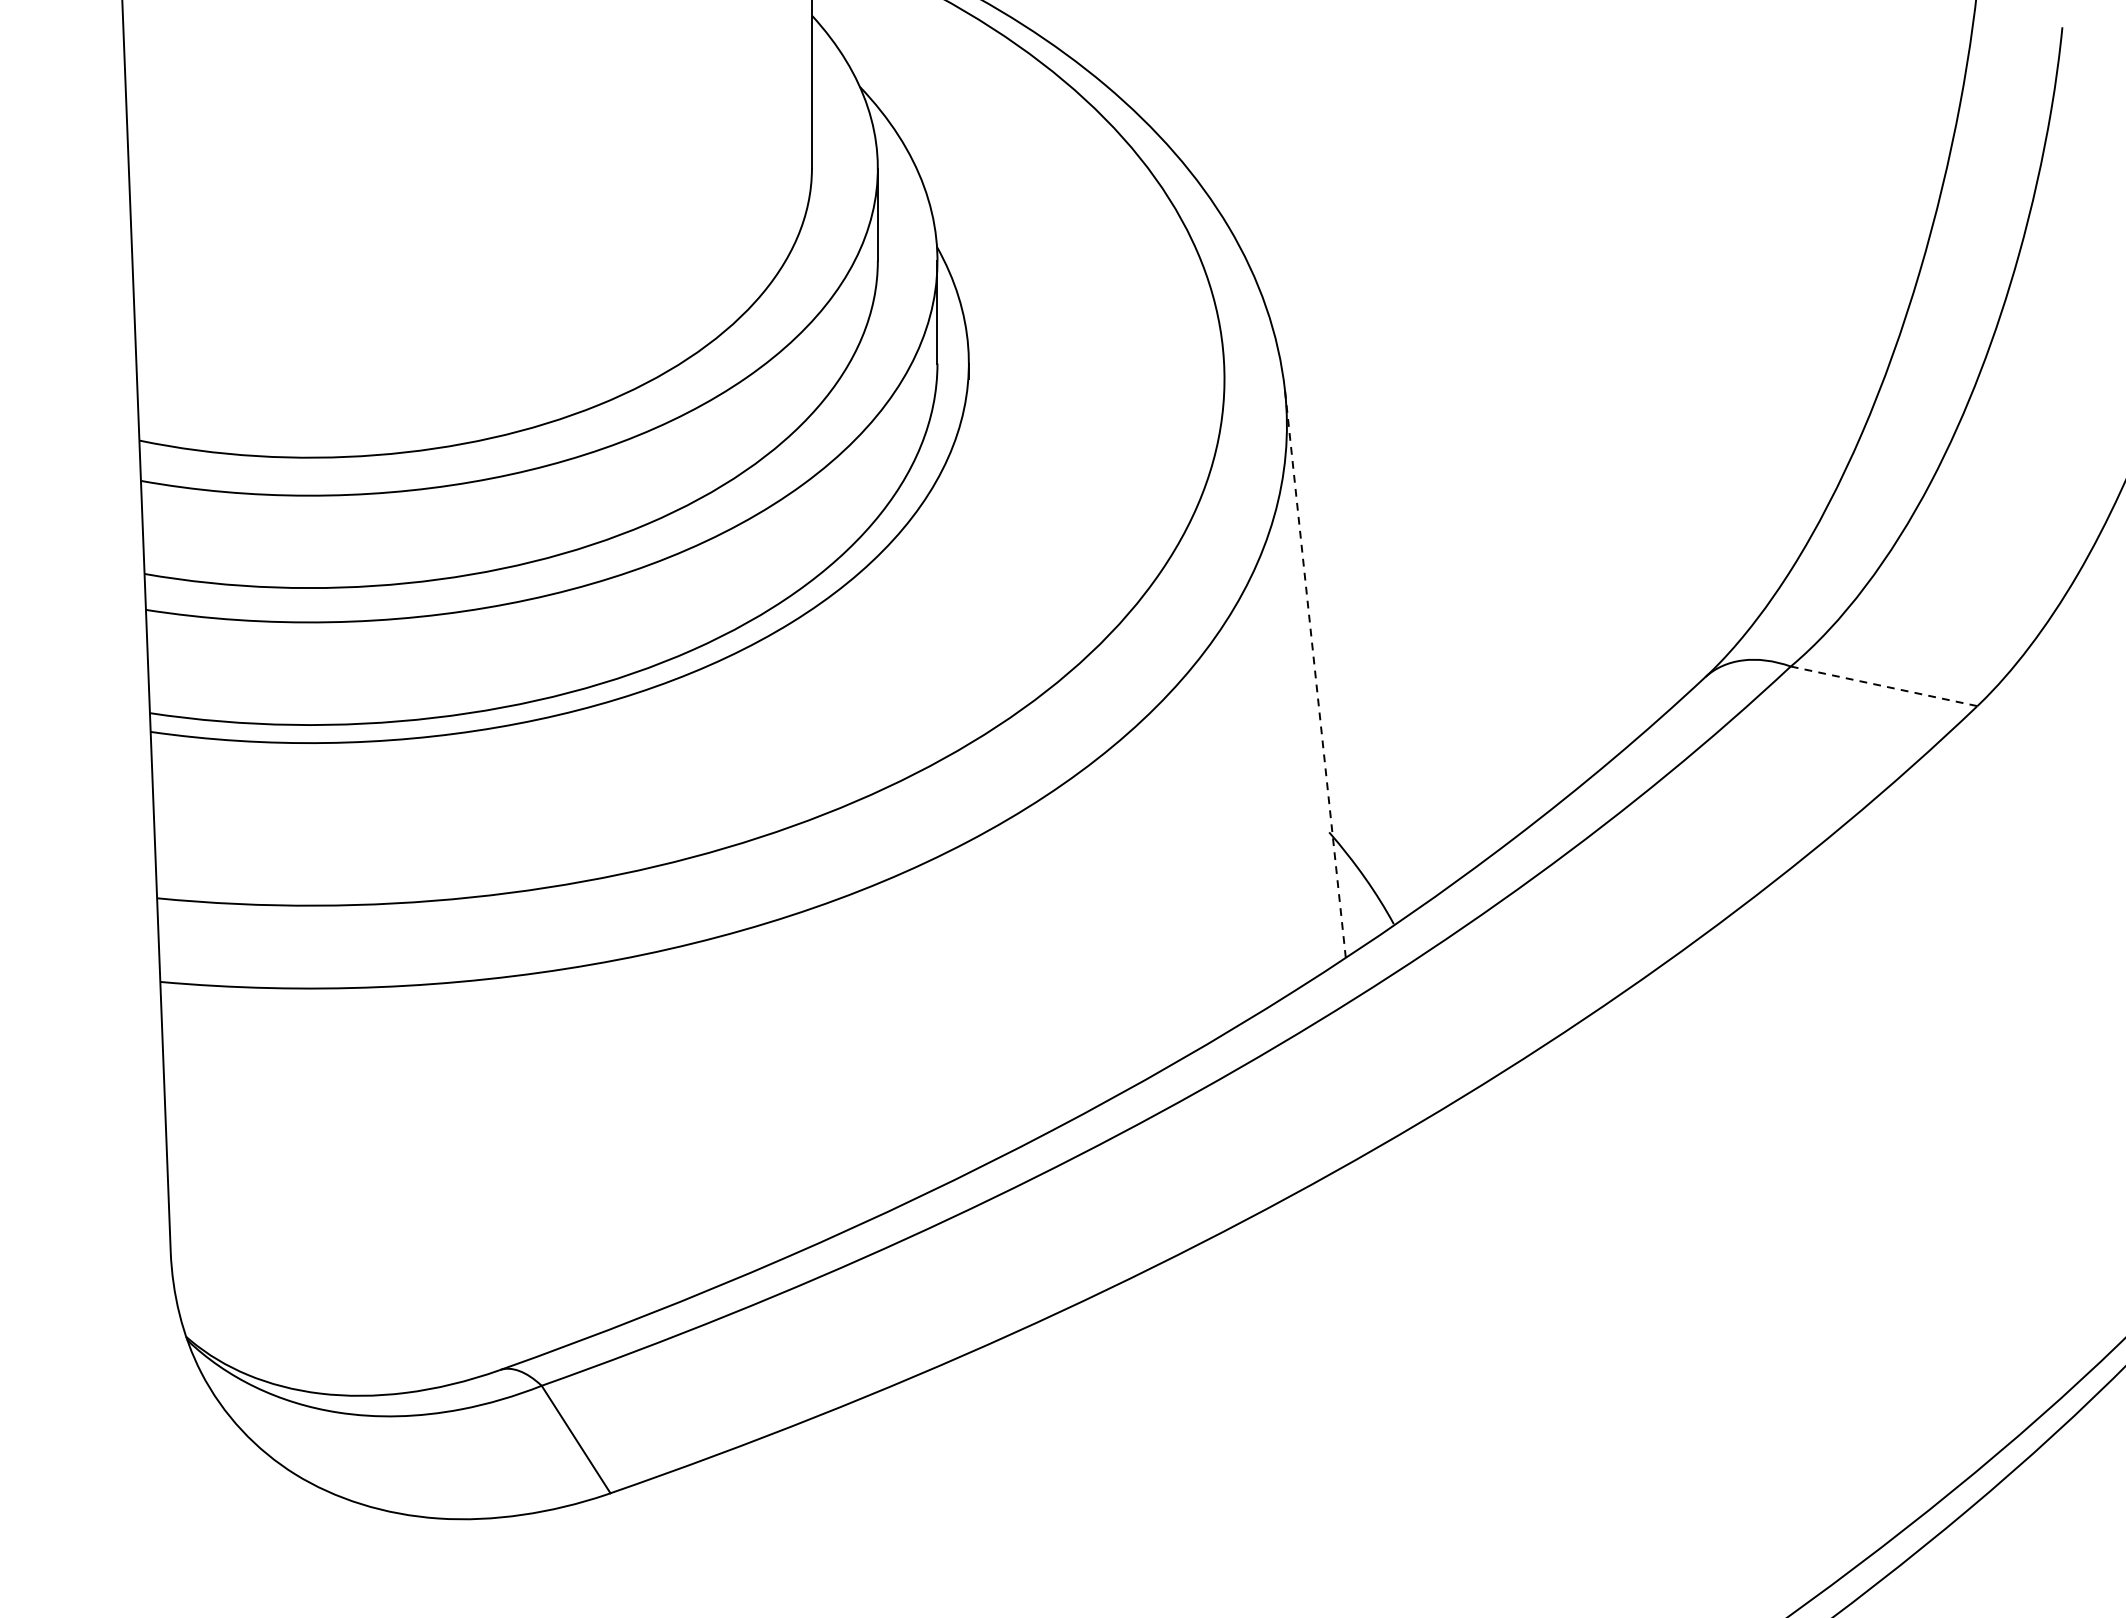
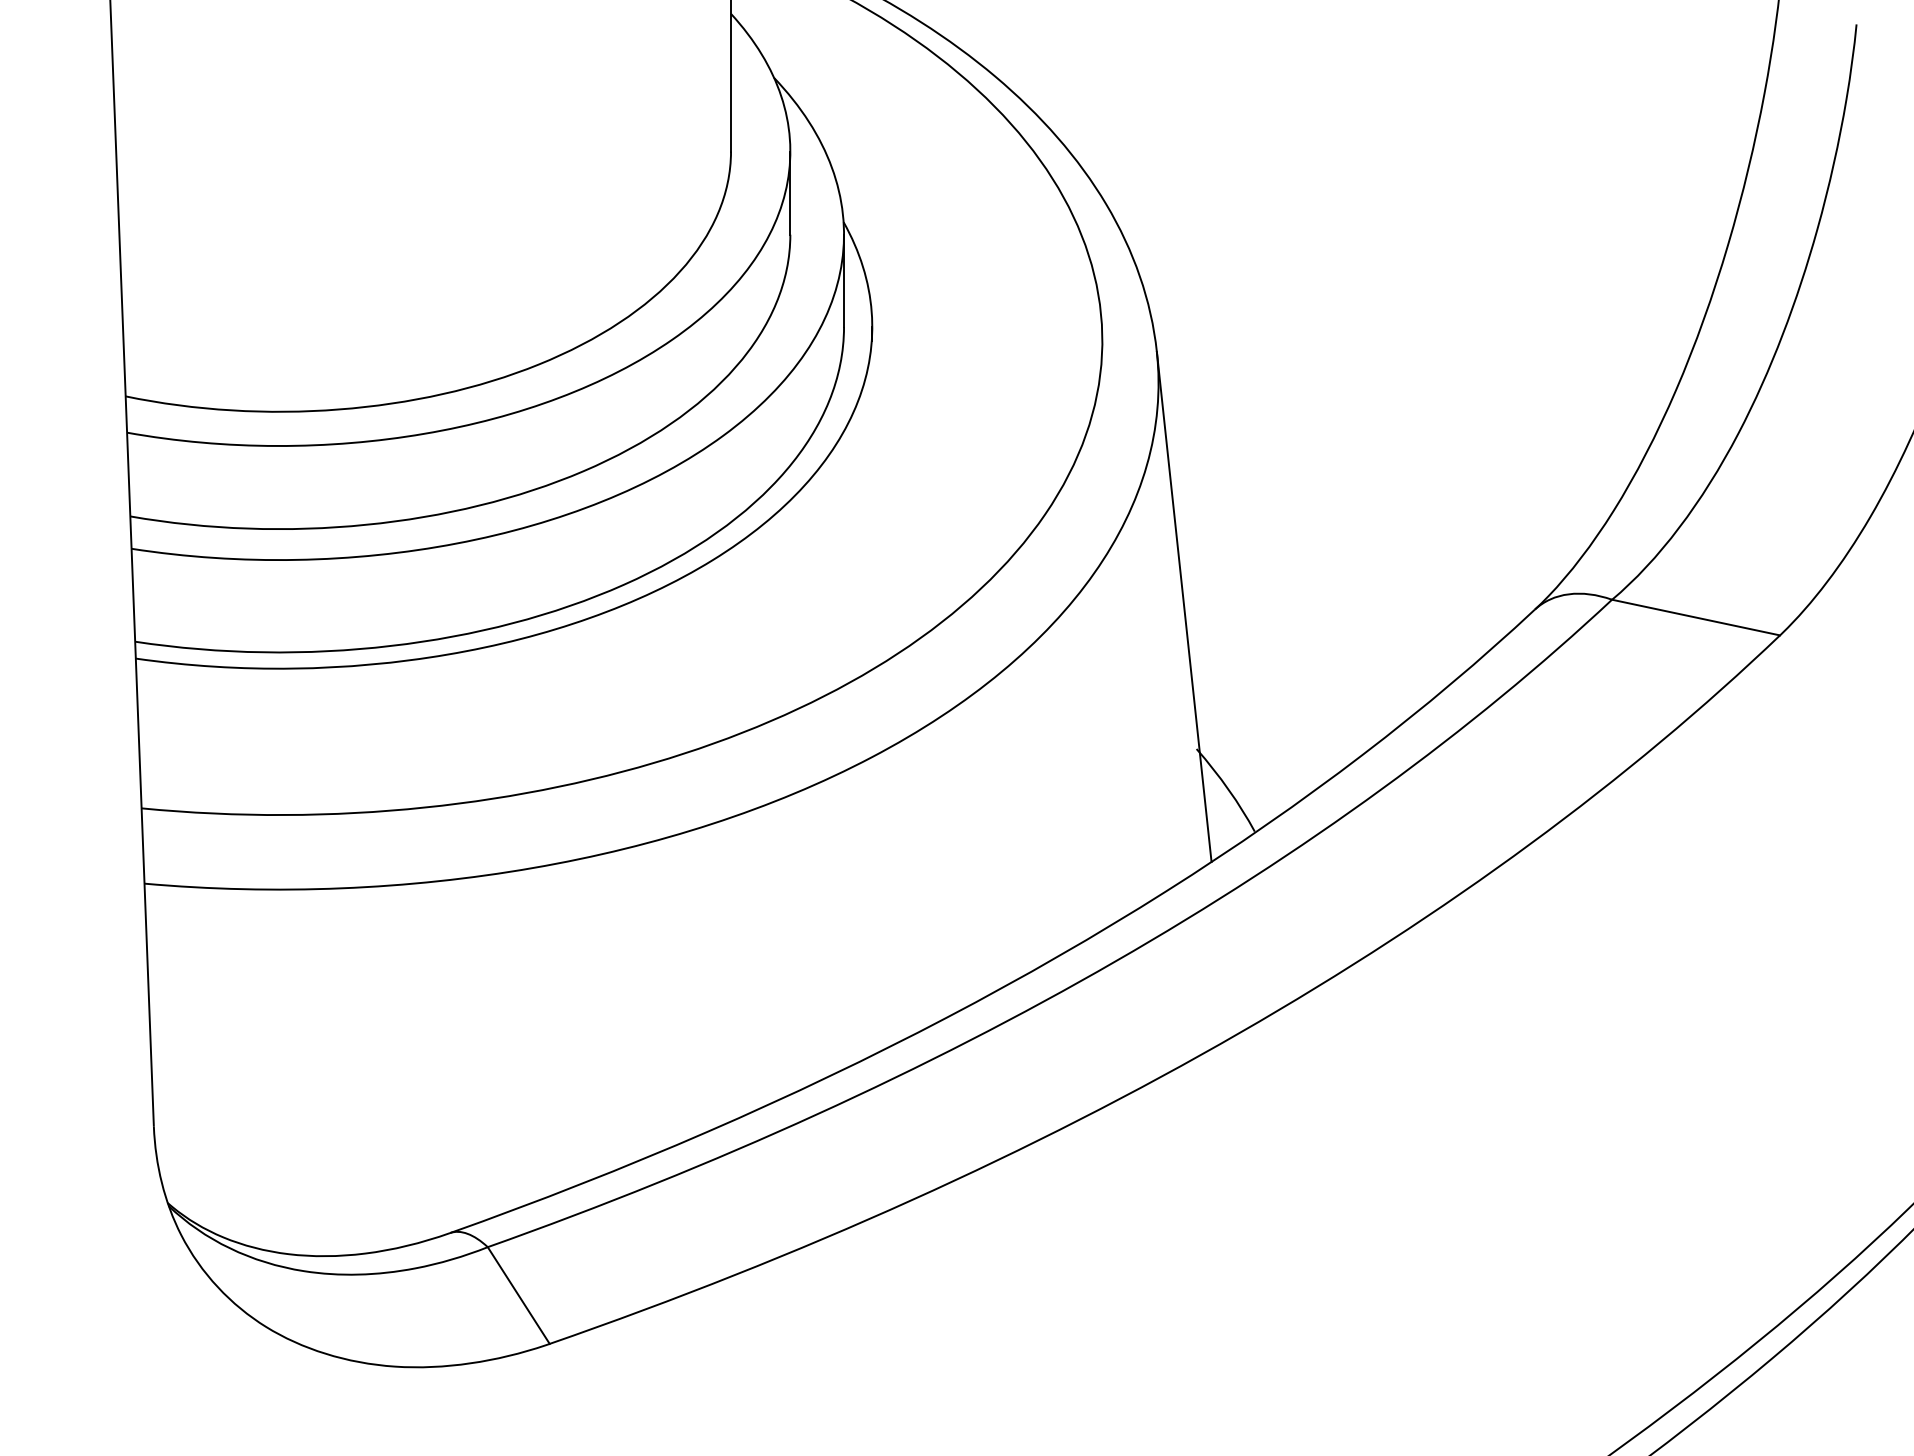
line: (1315, 674) -> (1184, 606), dashed -> solid
line: (1884, 686) -> (1696, 617), dashed -> solid

